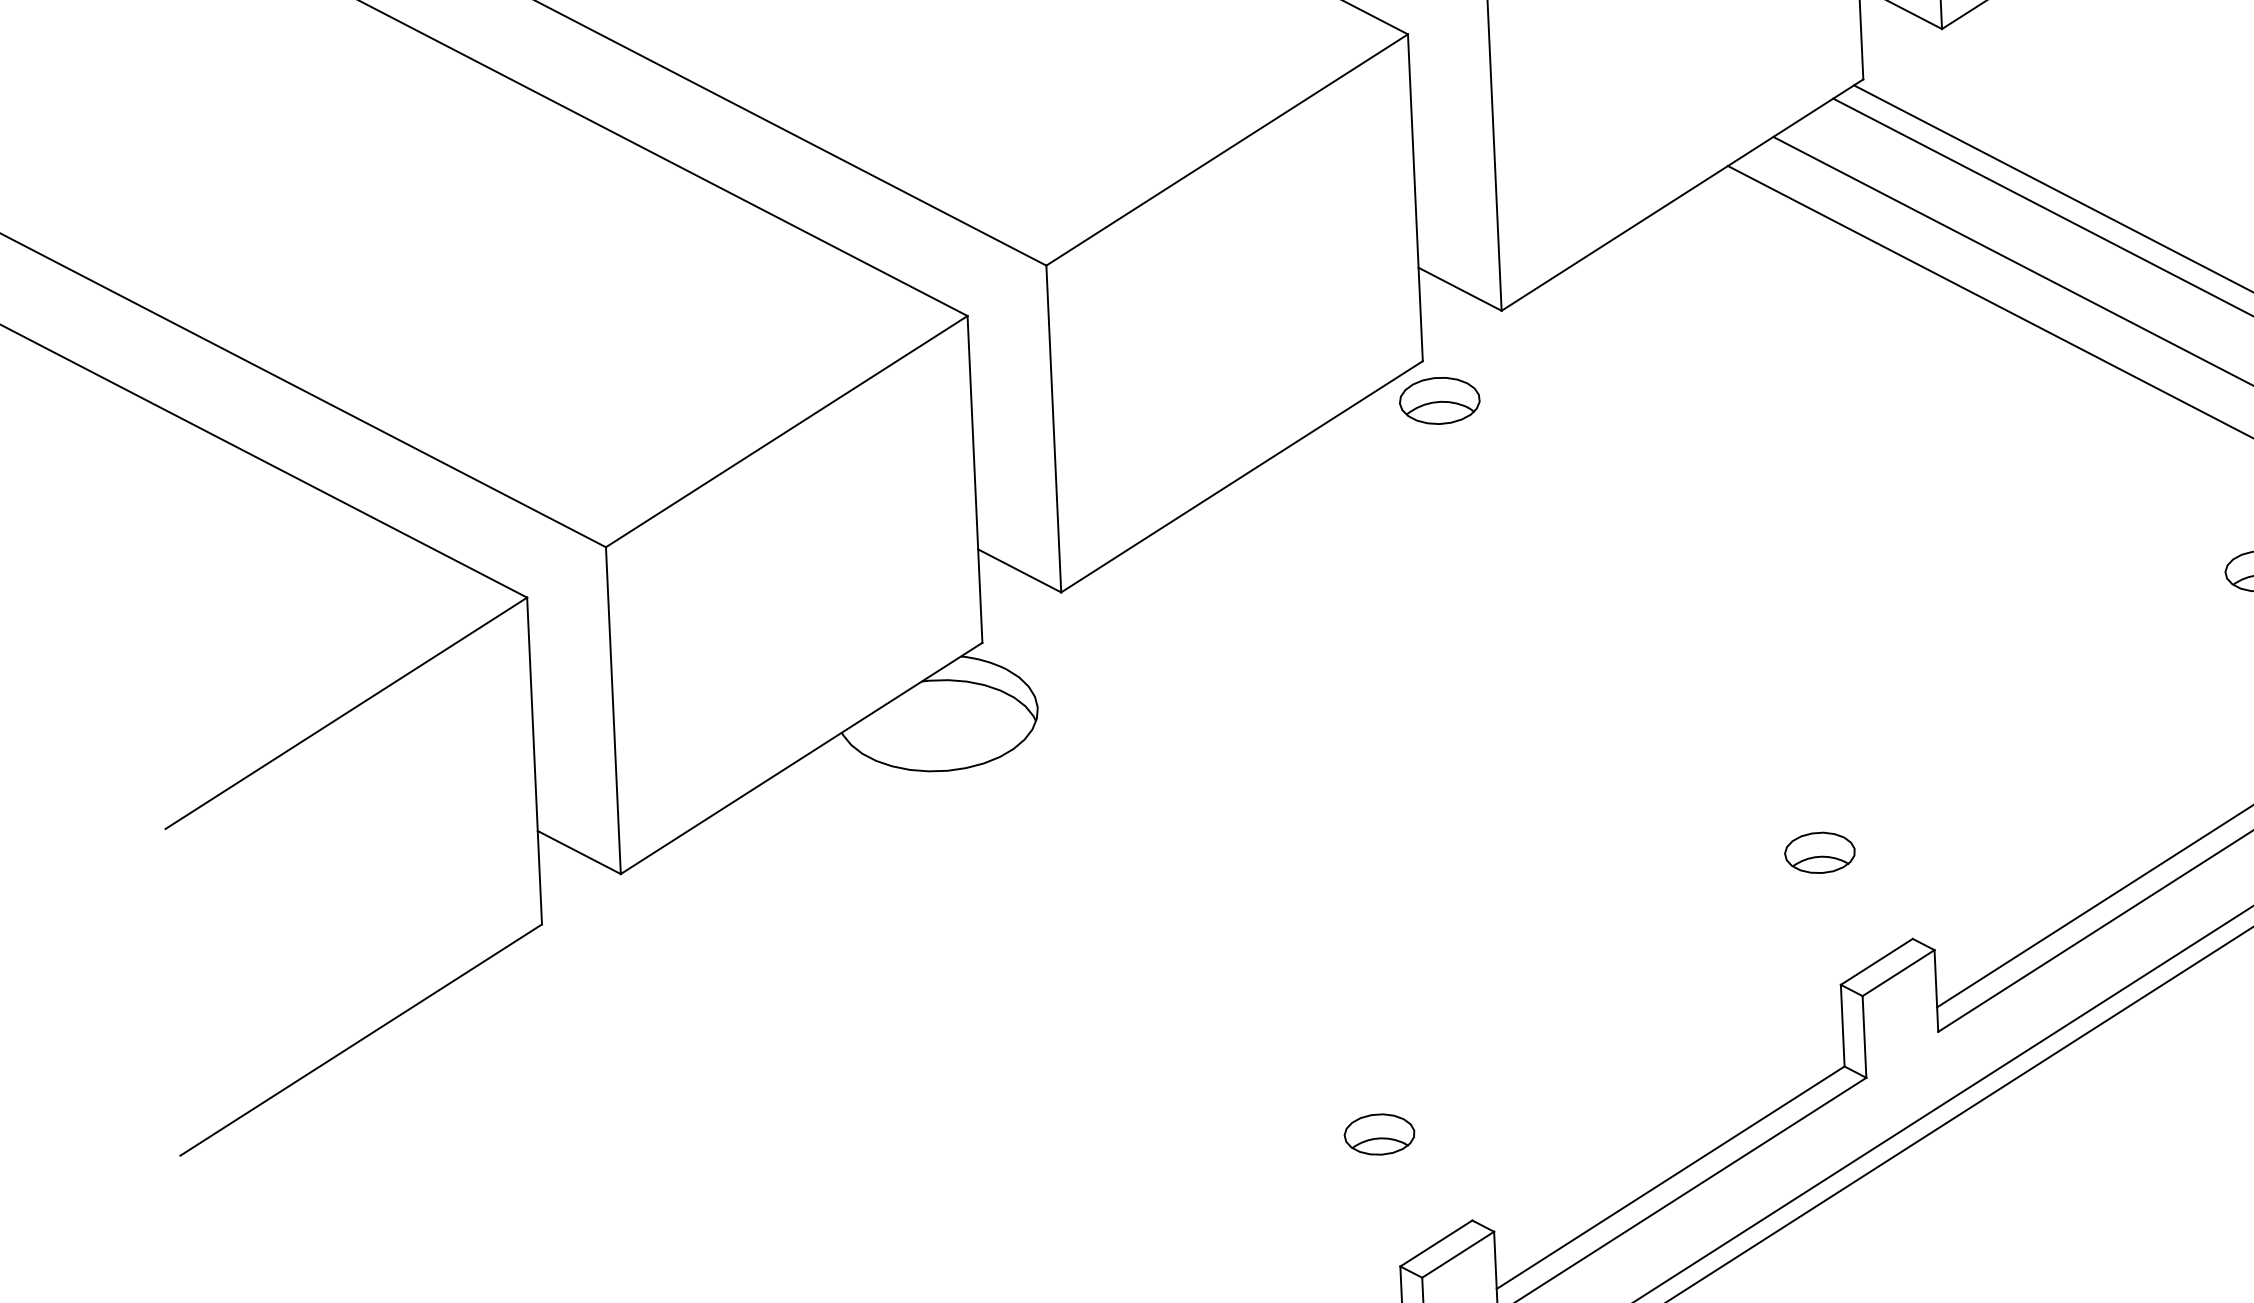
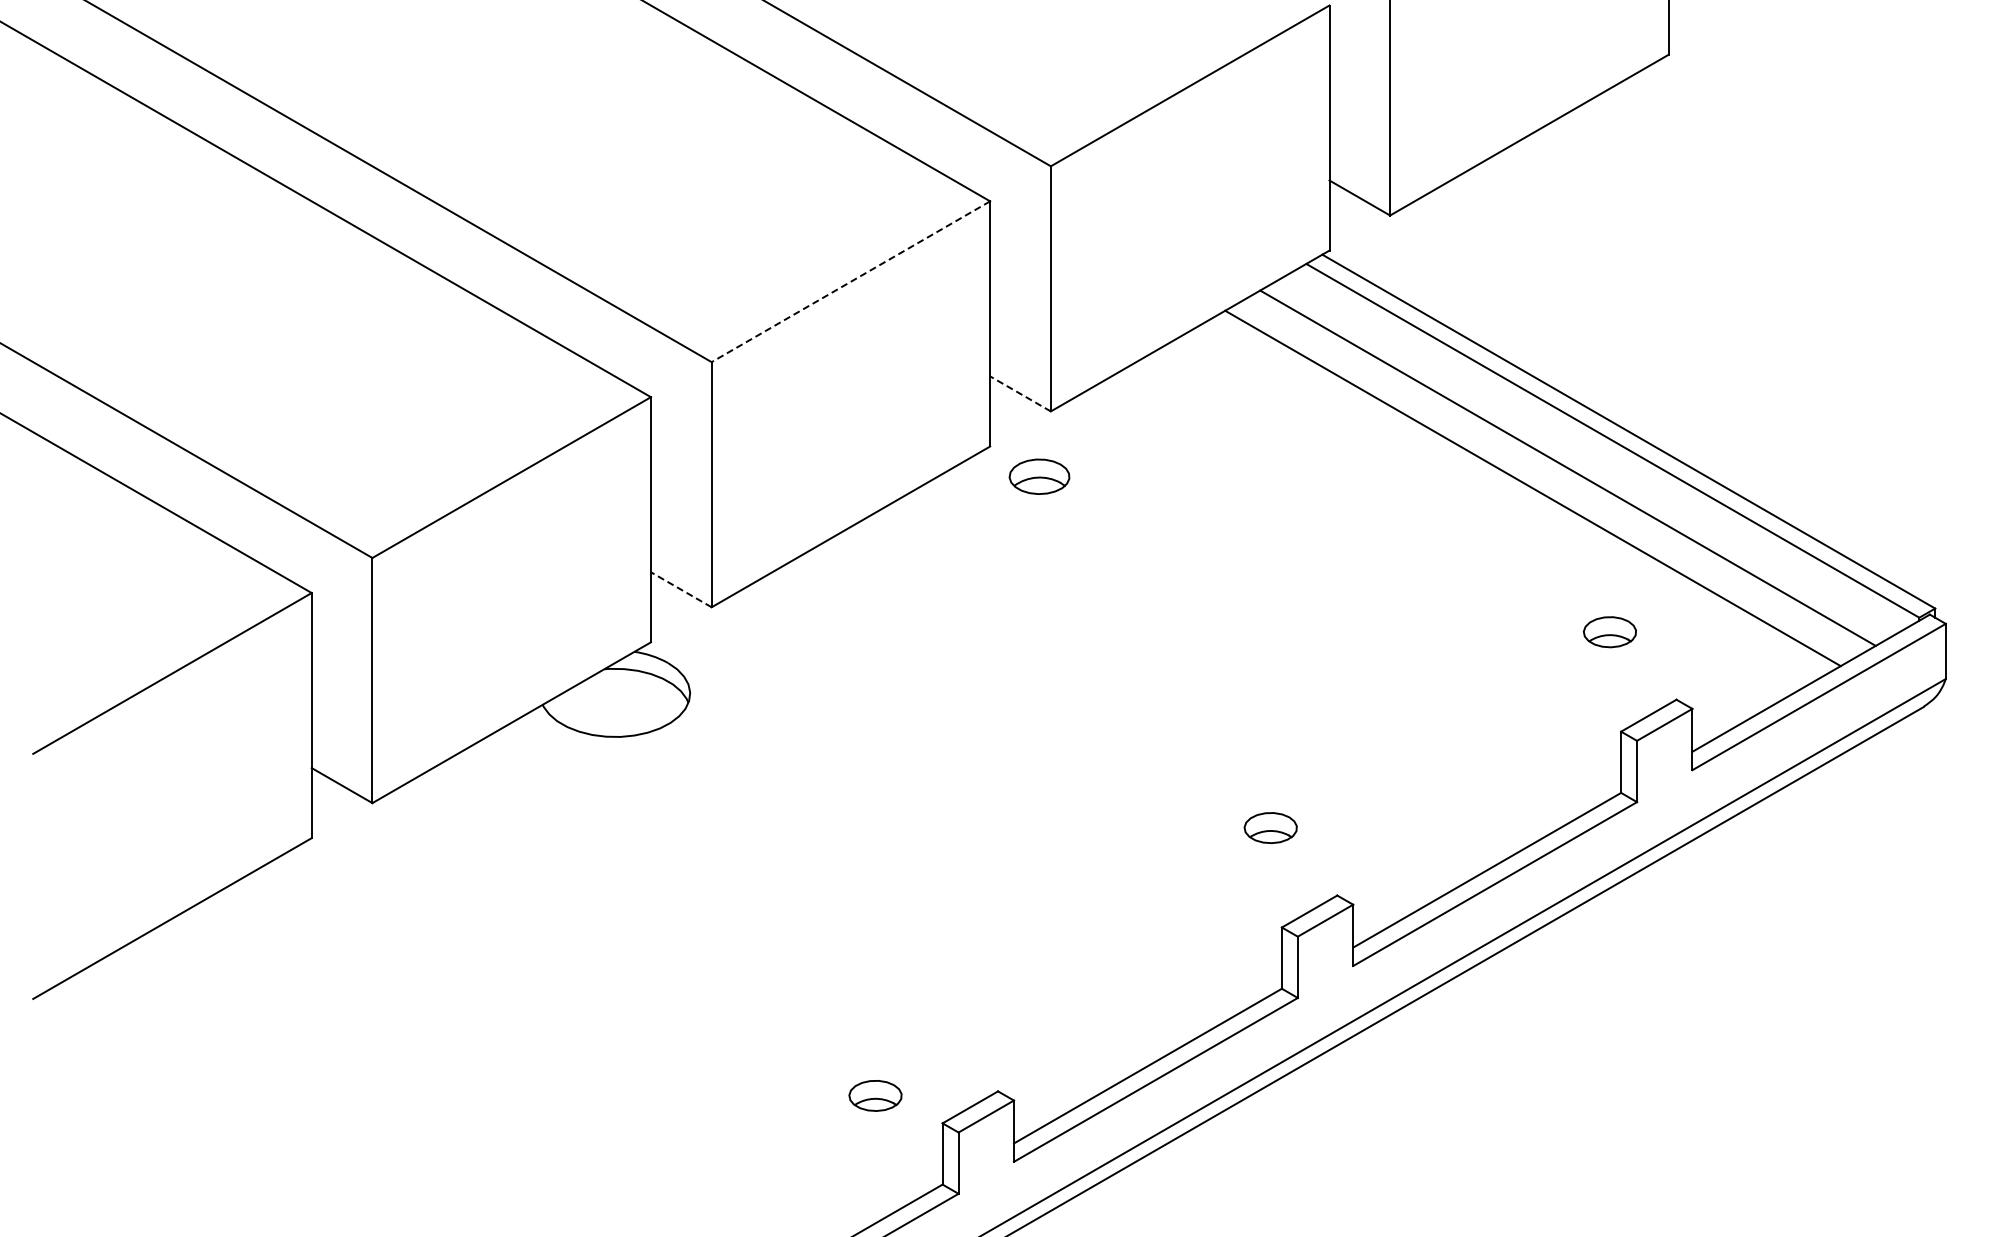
line: (1226, 149) -> (850, 281), solid -> dashed
line: (1460, 288) -> (1020, 393), solid -> dashed
part: (1439, 400) -> (1039, 476), moved
line: (1018, 570) -> (680, 589), solid -> dashed
part: (1379, 1134) -> (875, 1095), moved

